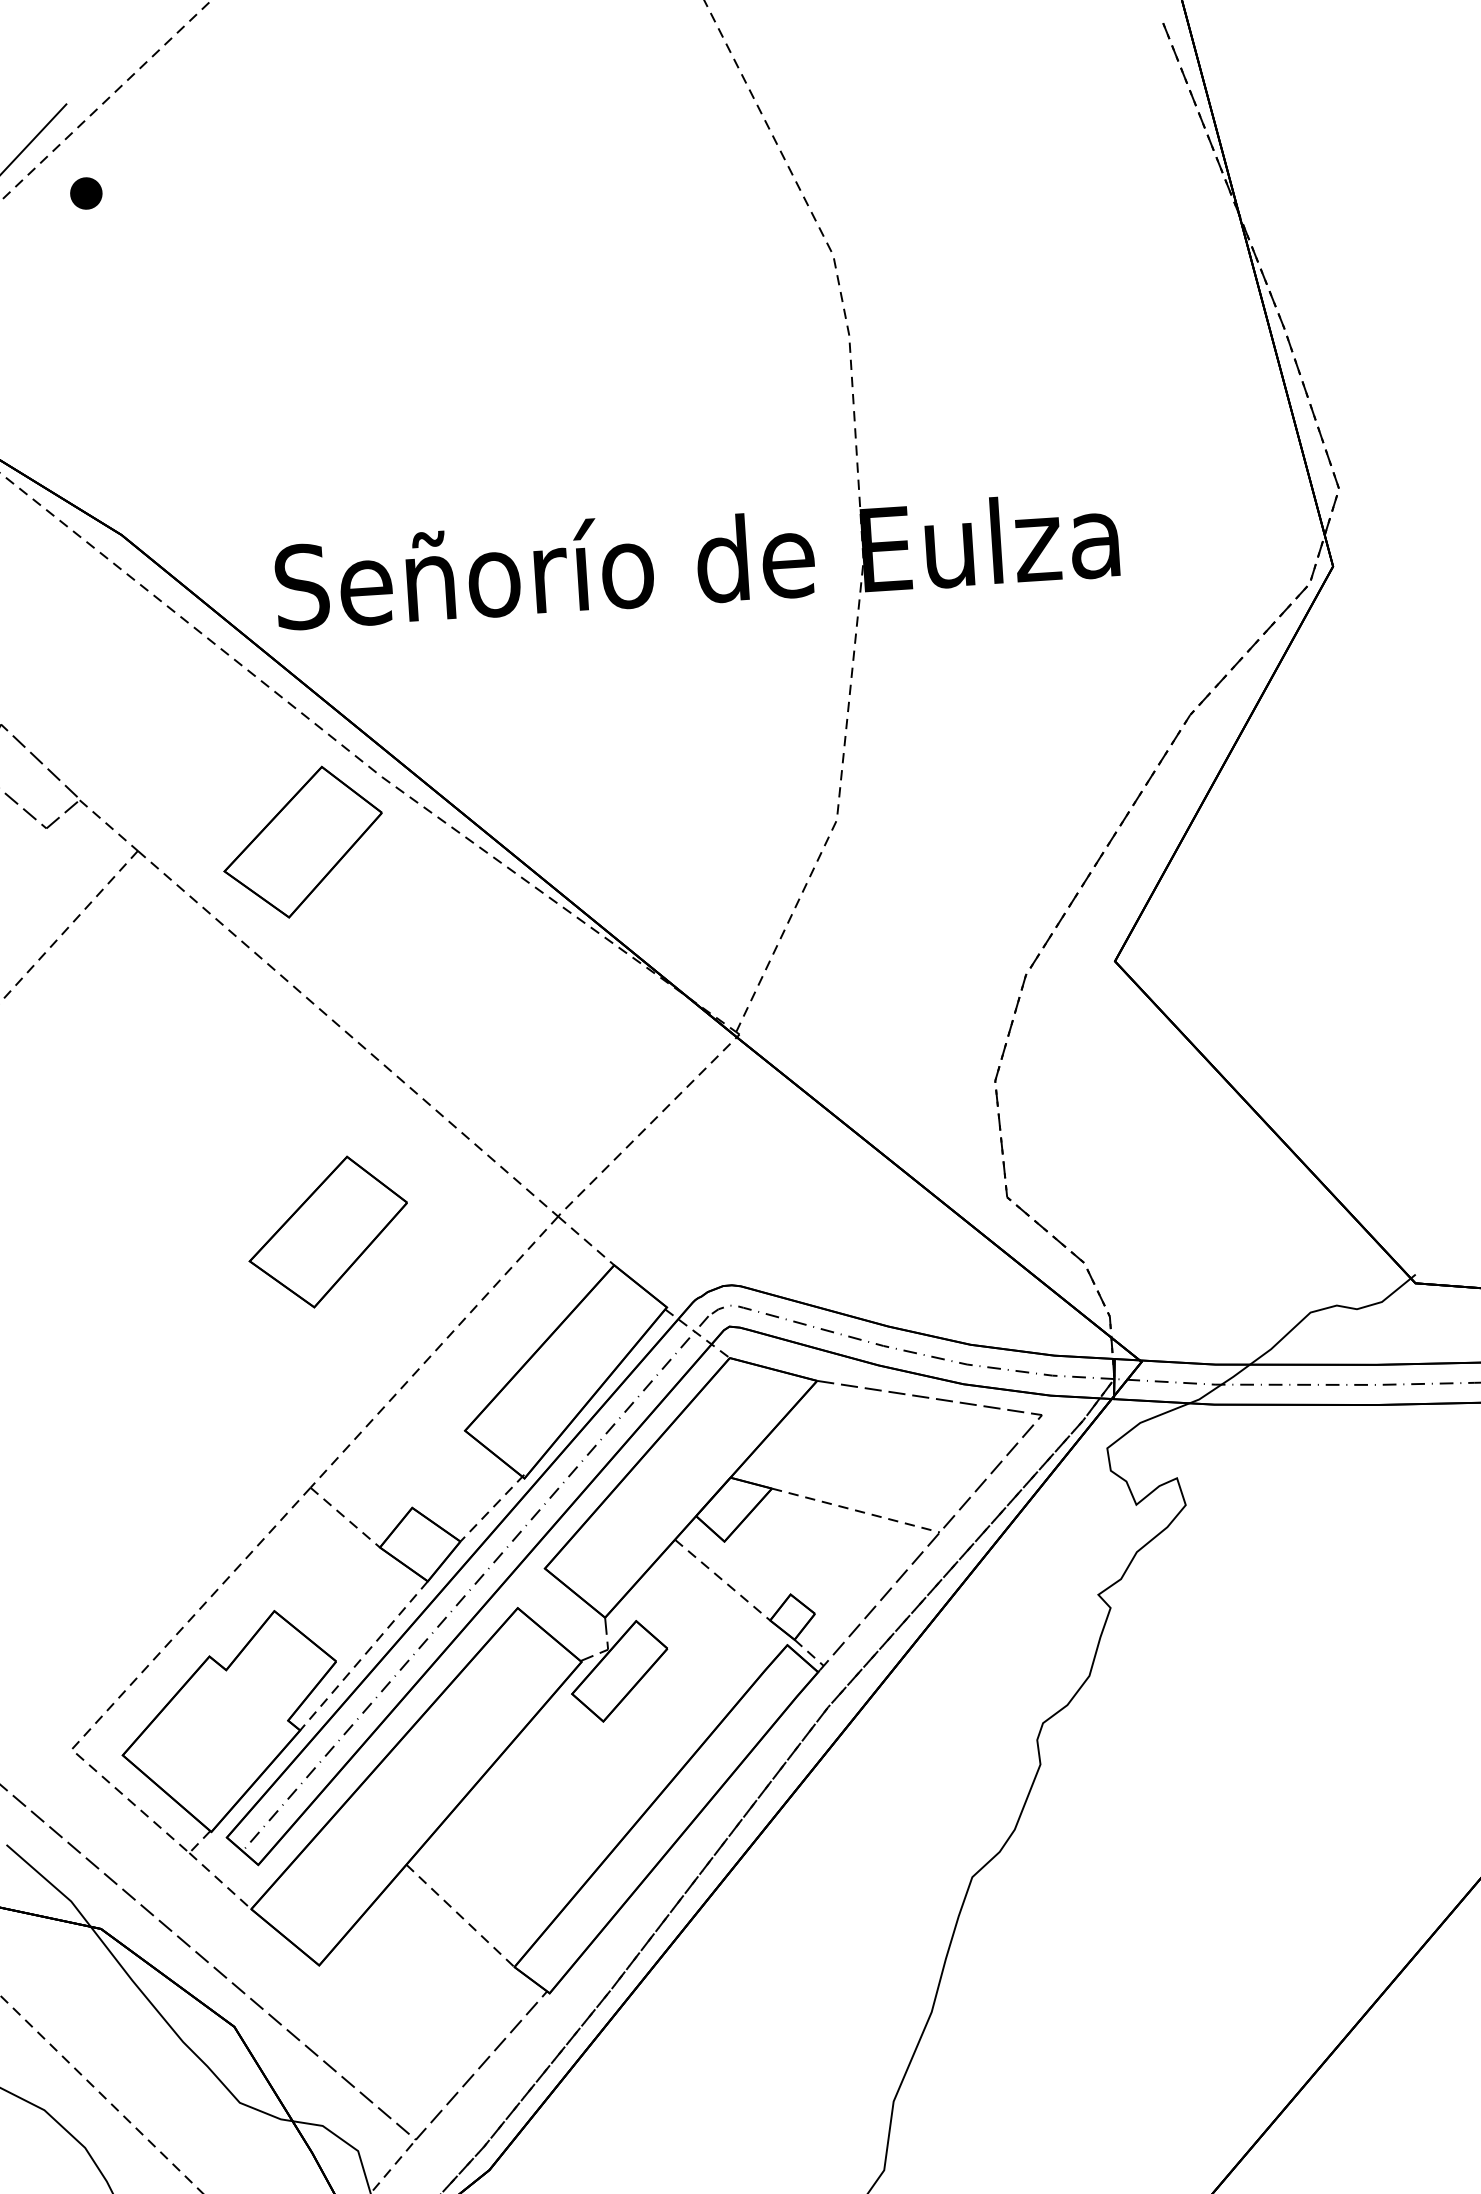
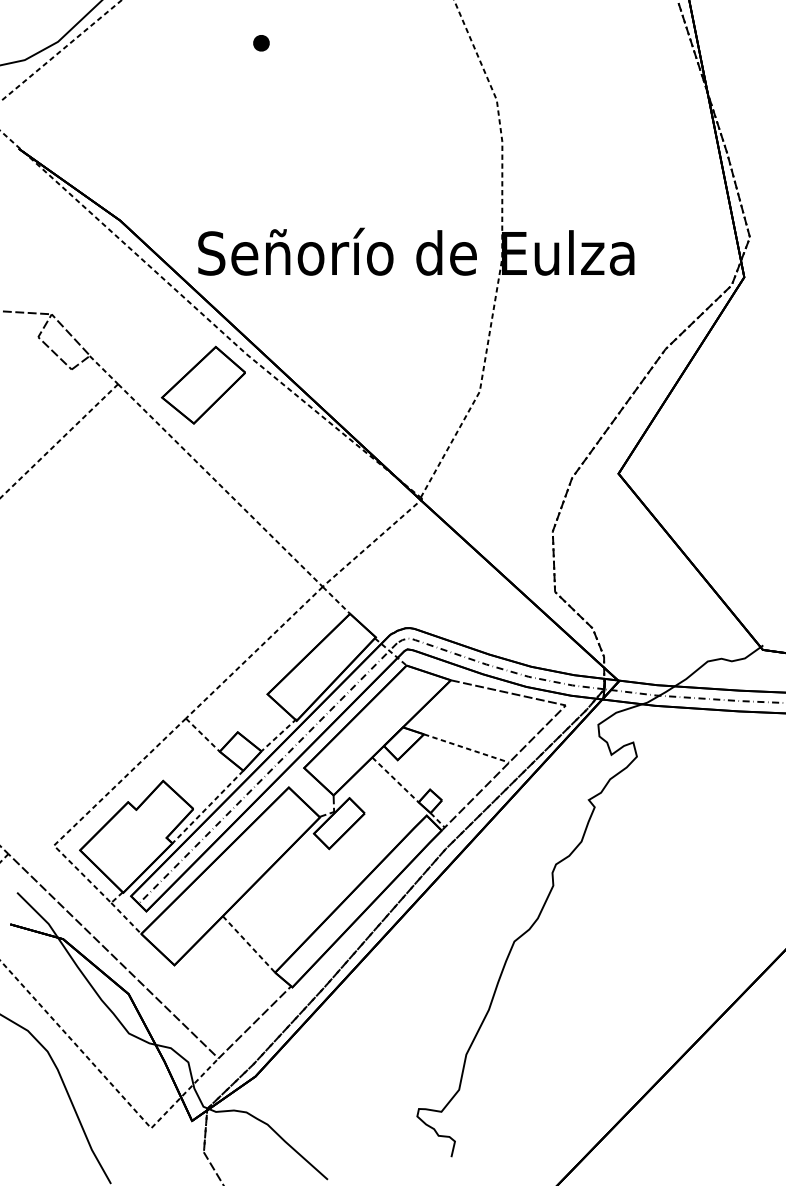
part: (86, 193) -> (261, 43), moved
part: (325, 1230) -> (202, 586), removed

